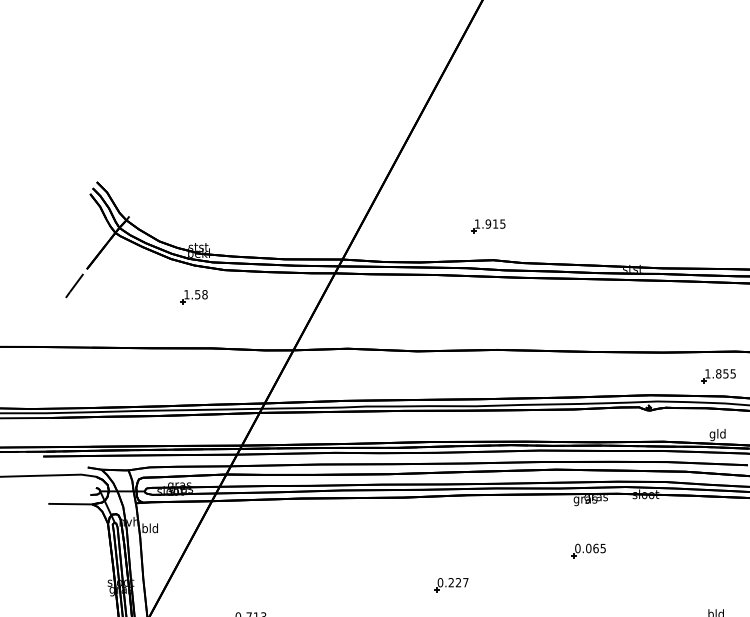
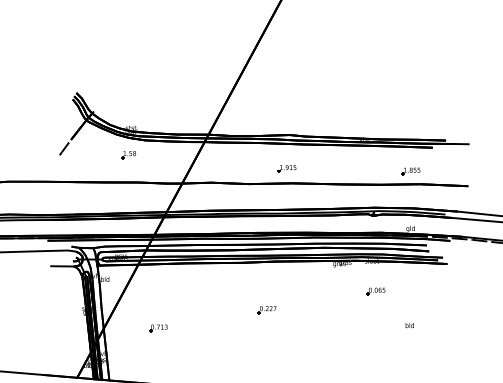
part: (487, 225) -> (286, 168), moved
part: (717, 376) -> (410, 171), moved
part: (587, 550) -> (375, 291), moved

